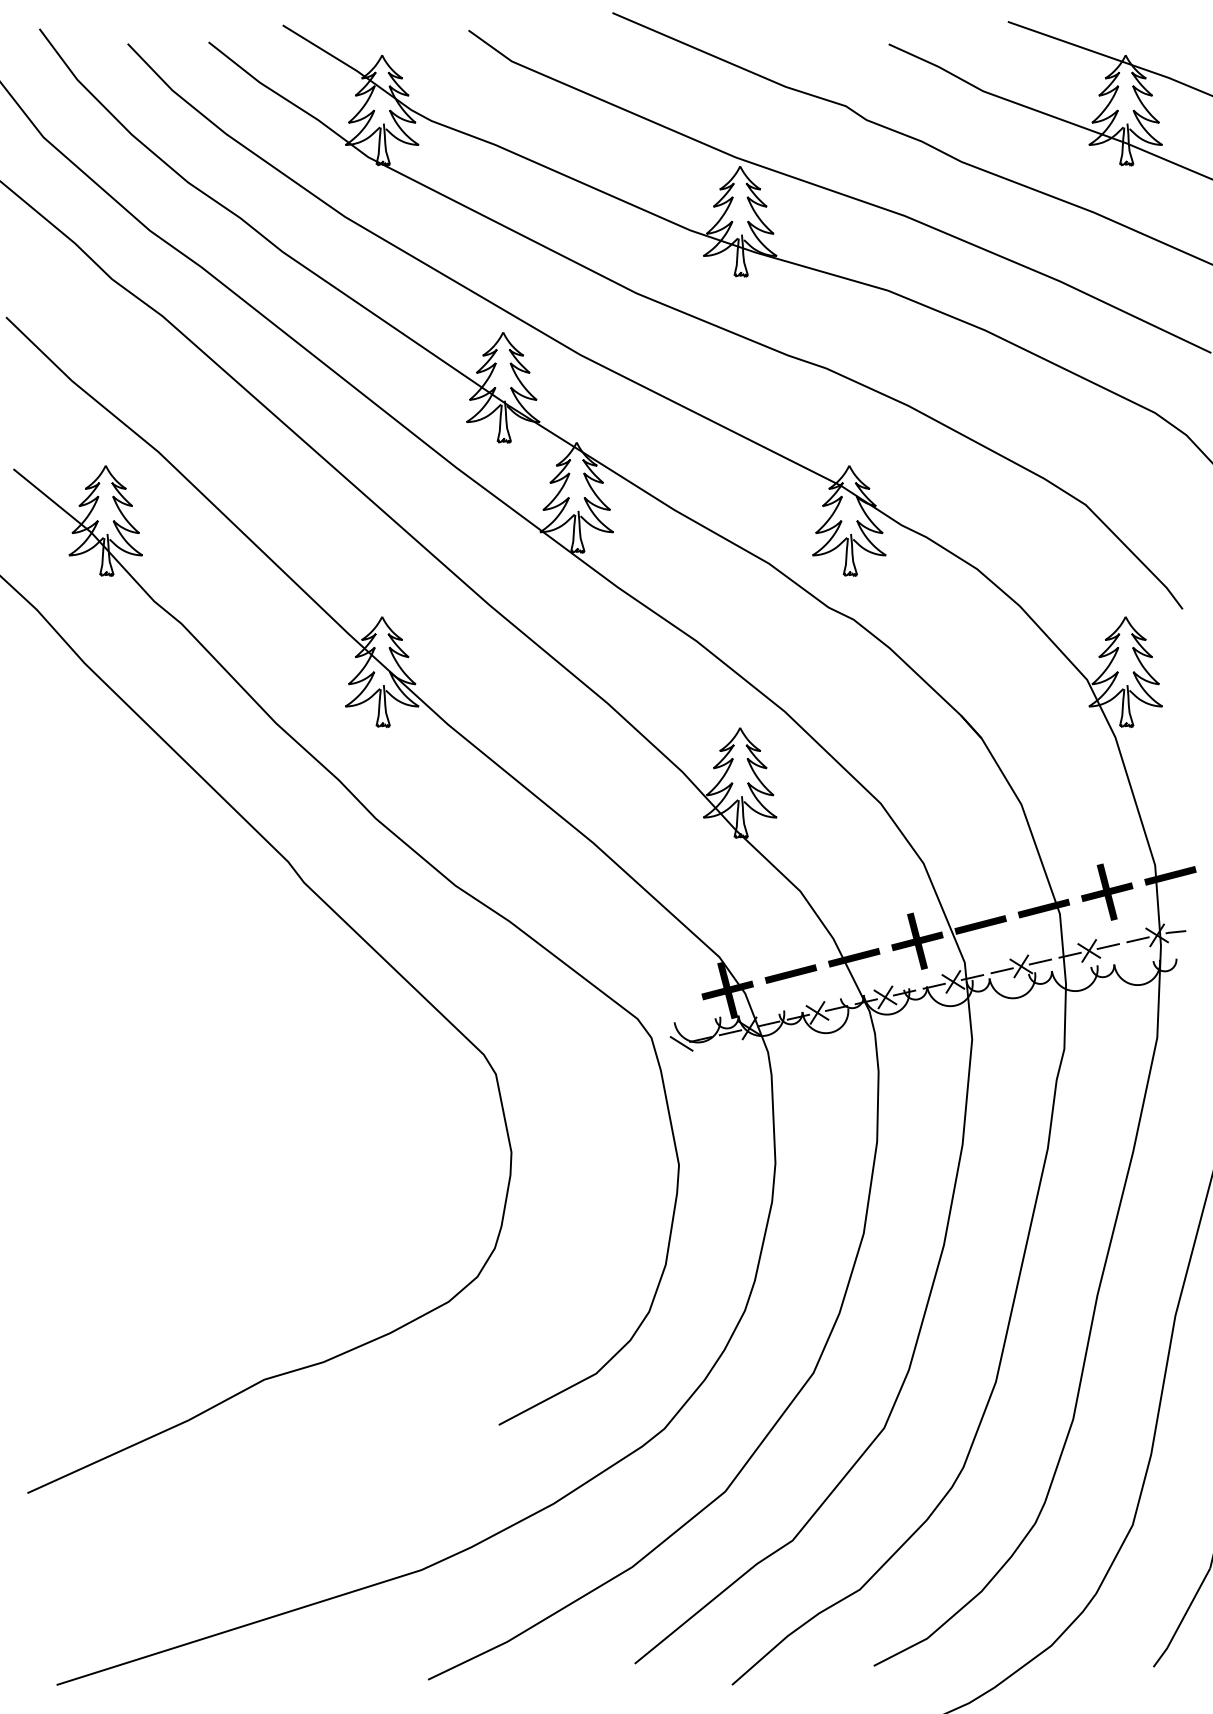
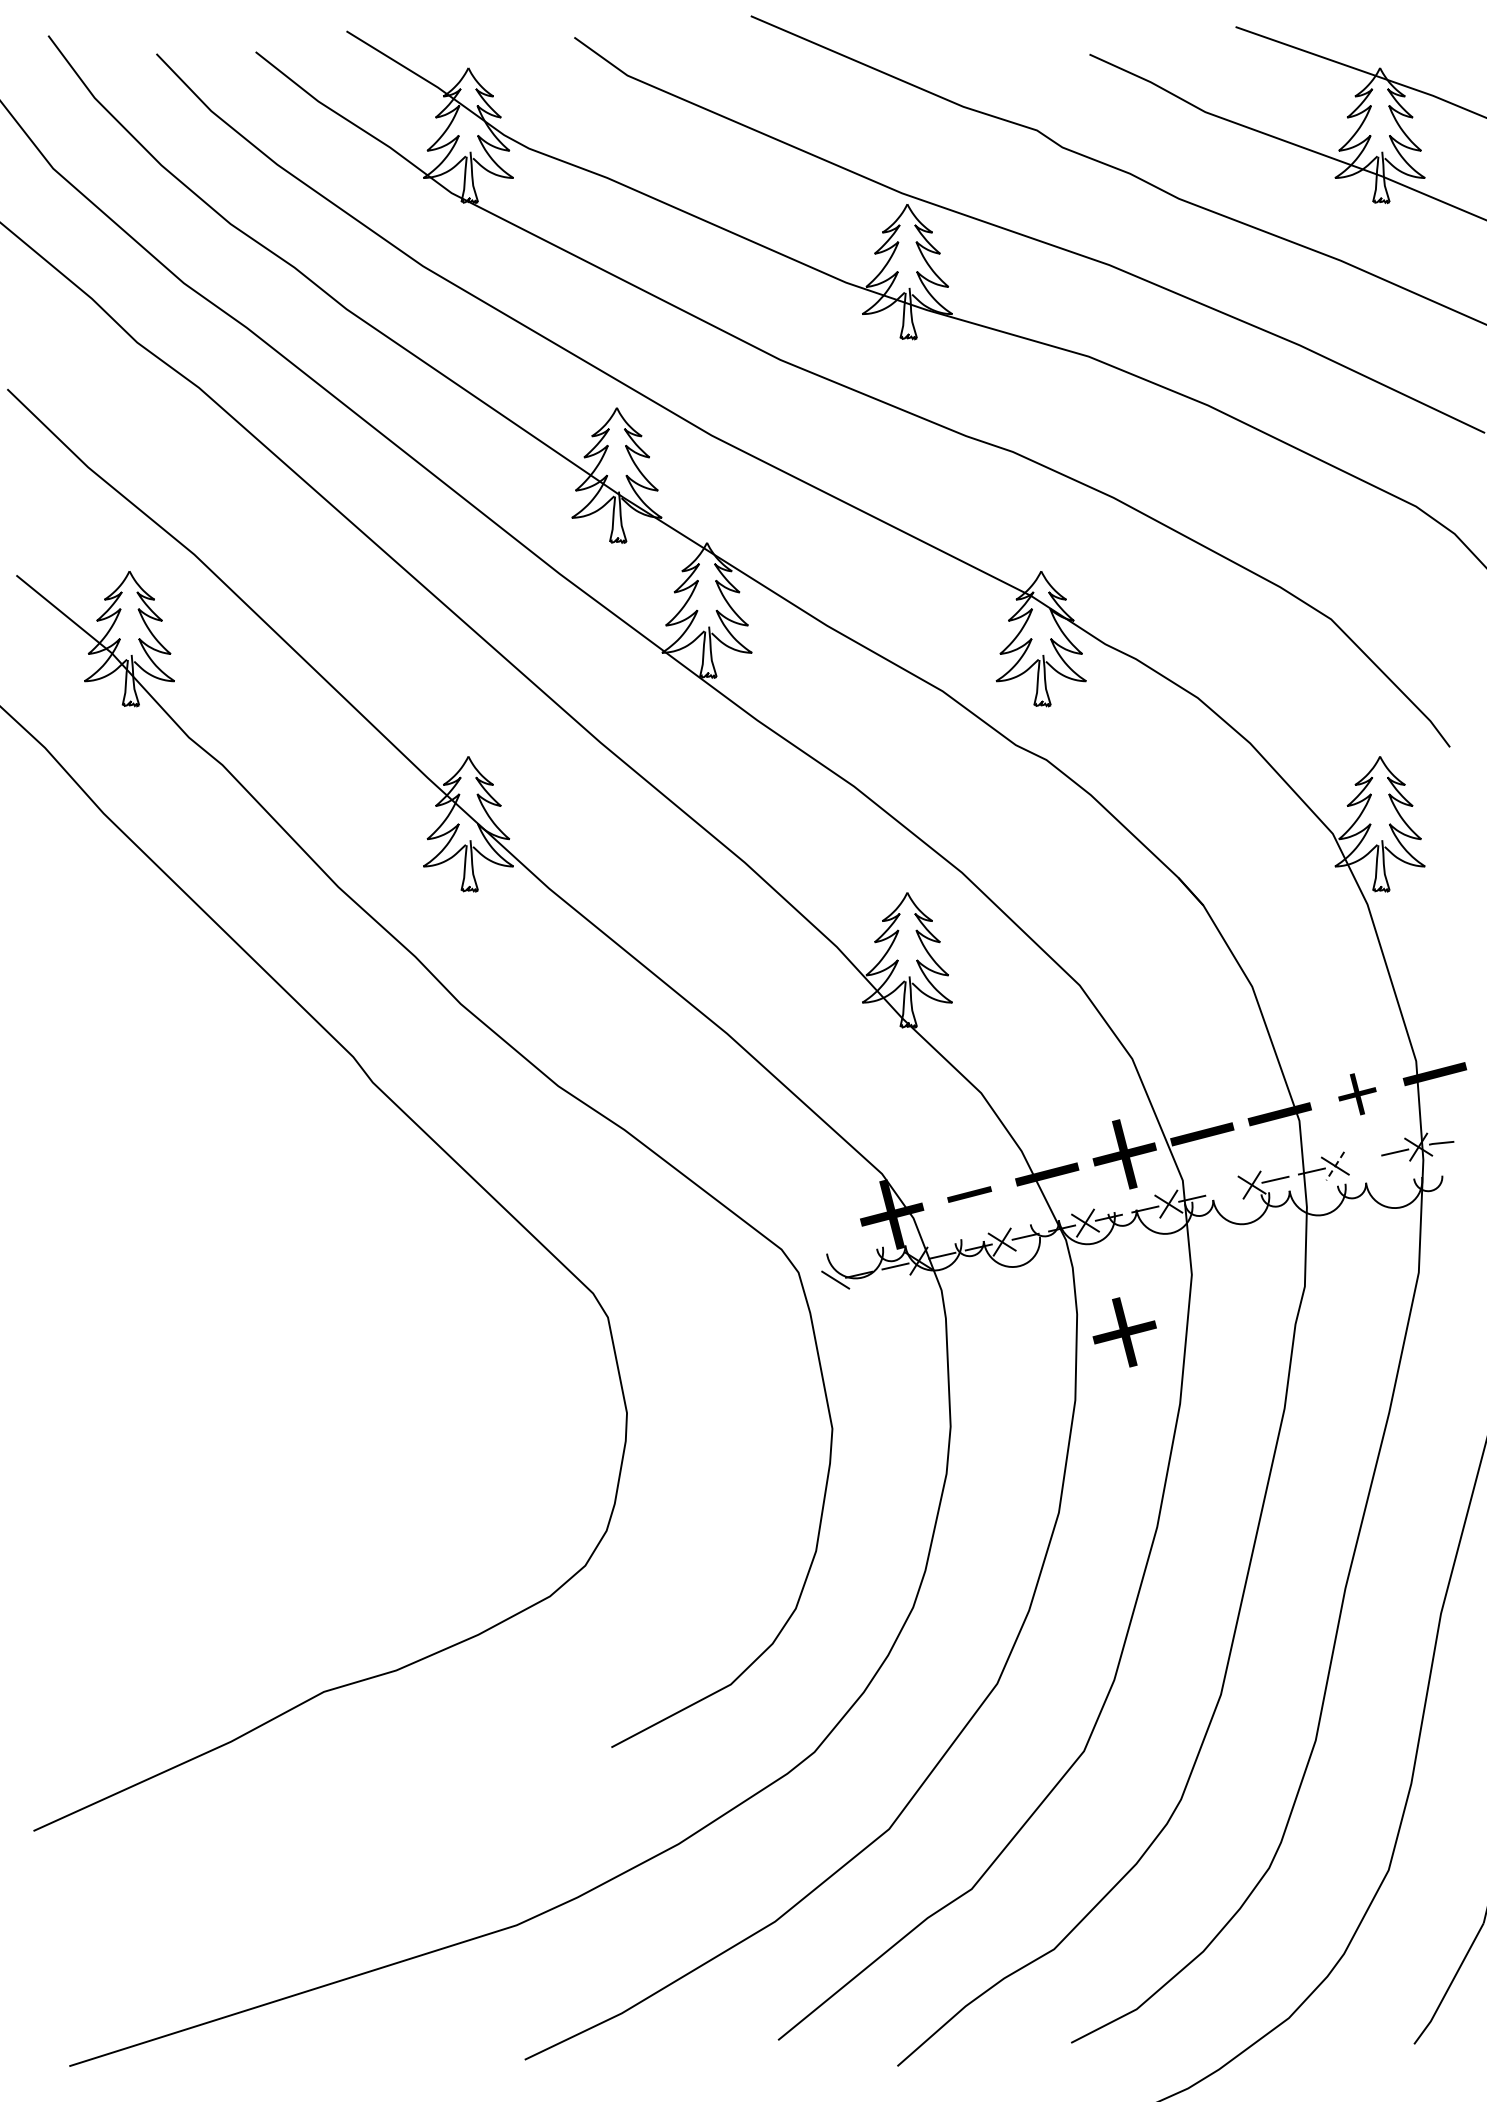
part: (1107, 892) -> (1357, 1094), size x0.6
line: (1108, 946) -> (1358, 1160), removed
line: (1089, 951) -> (1335, 1166), solid -> dashed
line: (1002, 970) -> (1228, 1190), removed
part: (790, 974) -> (969, 1194), size x0.7
part: (917, 1086) -> (1124, 1332), added

